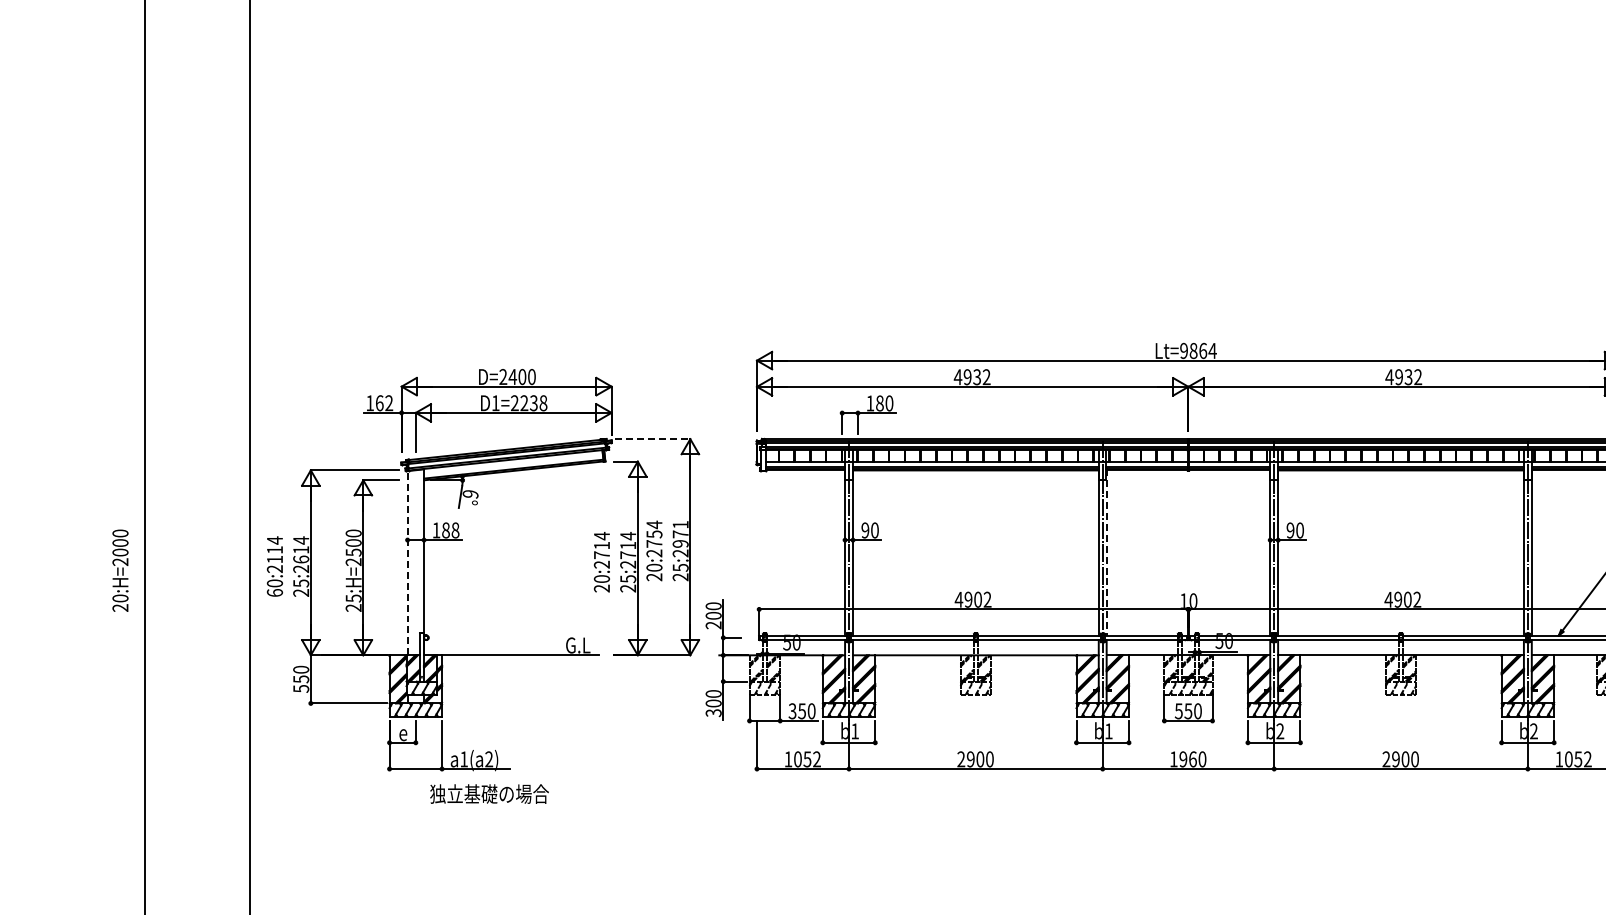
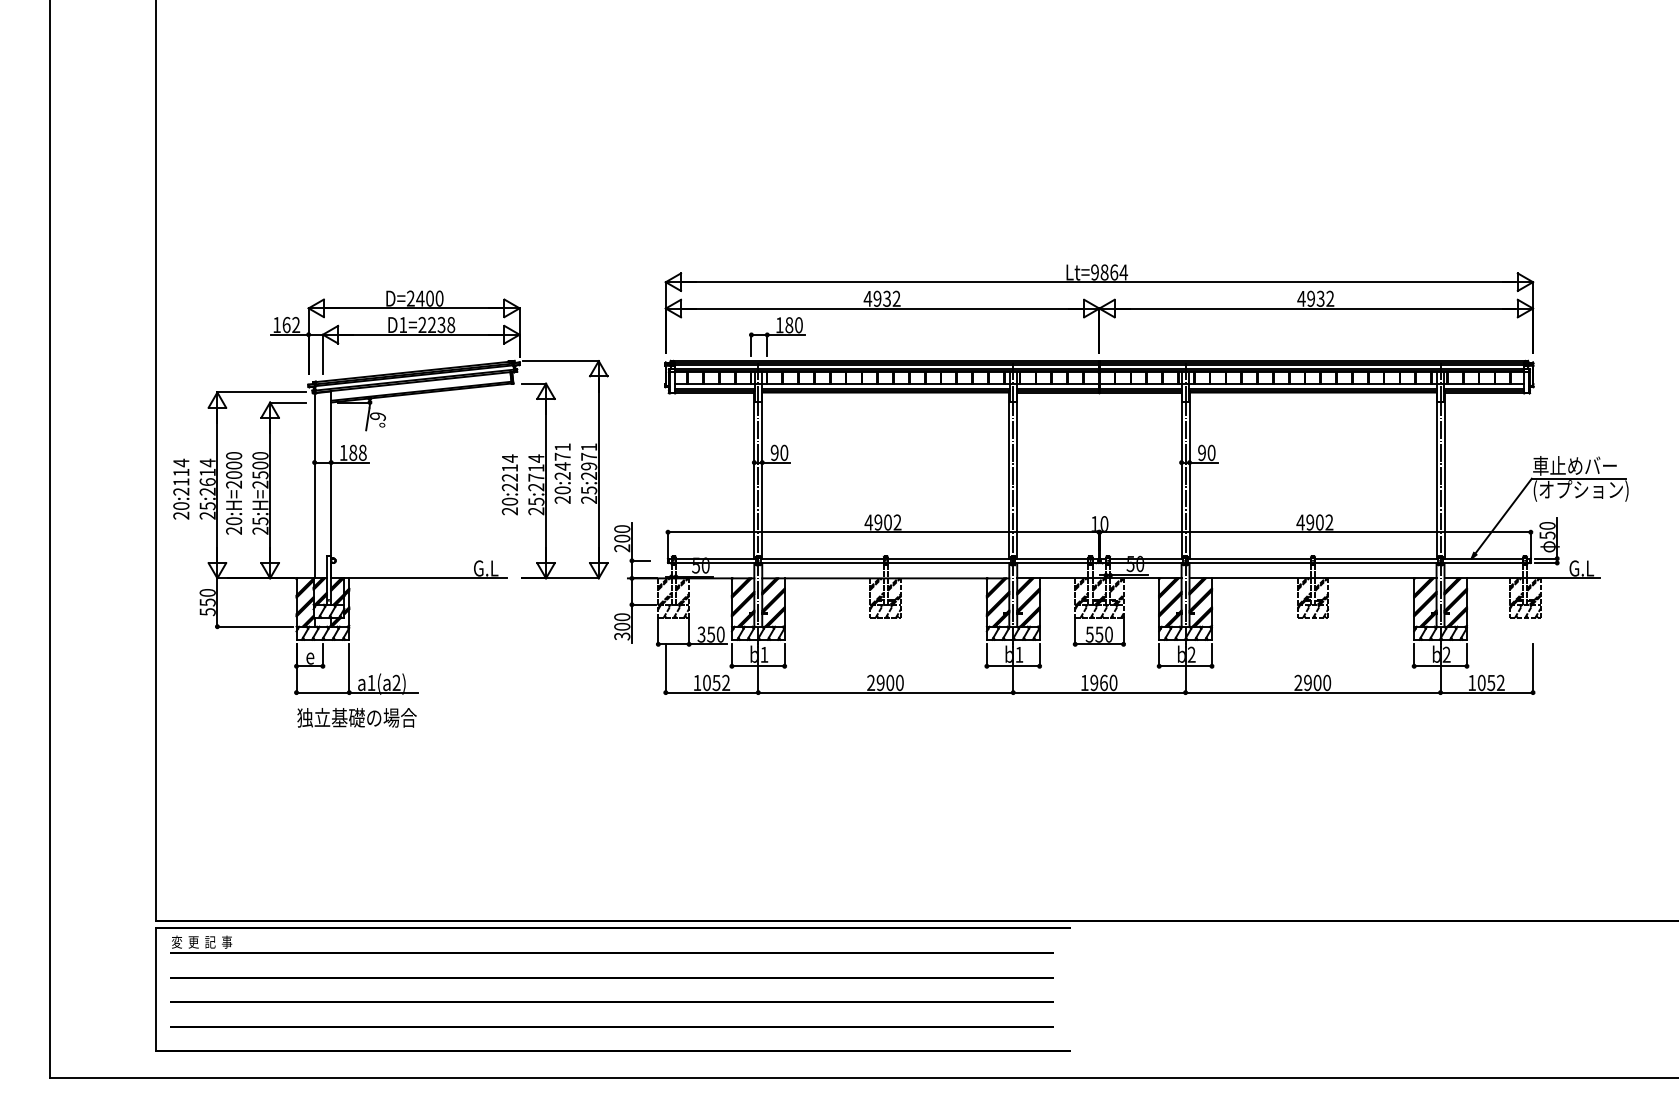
line: (652, 439) -> (560, 361), dashed -> solid
text: (654, 534) -> (562, 456), 20:2754 -> 20:2471
line: (1106, 551) -> (1017, 474), dashed -> solid
text: (601, 554) -> (509, 477), 20:2714 -> 20:2214
line: (407, 562) -> (314, 485), dashed -> solid
text: (120, 570) -> (234, 493), moved
text: (275, 592) -> (181, 515), 60:2114 -> 20:2114
text: (489, 793) -> (356, 717), moved

